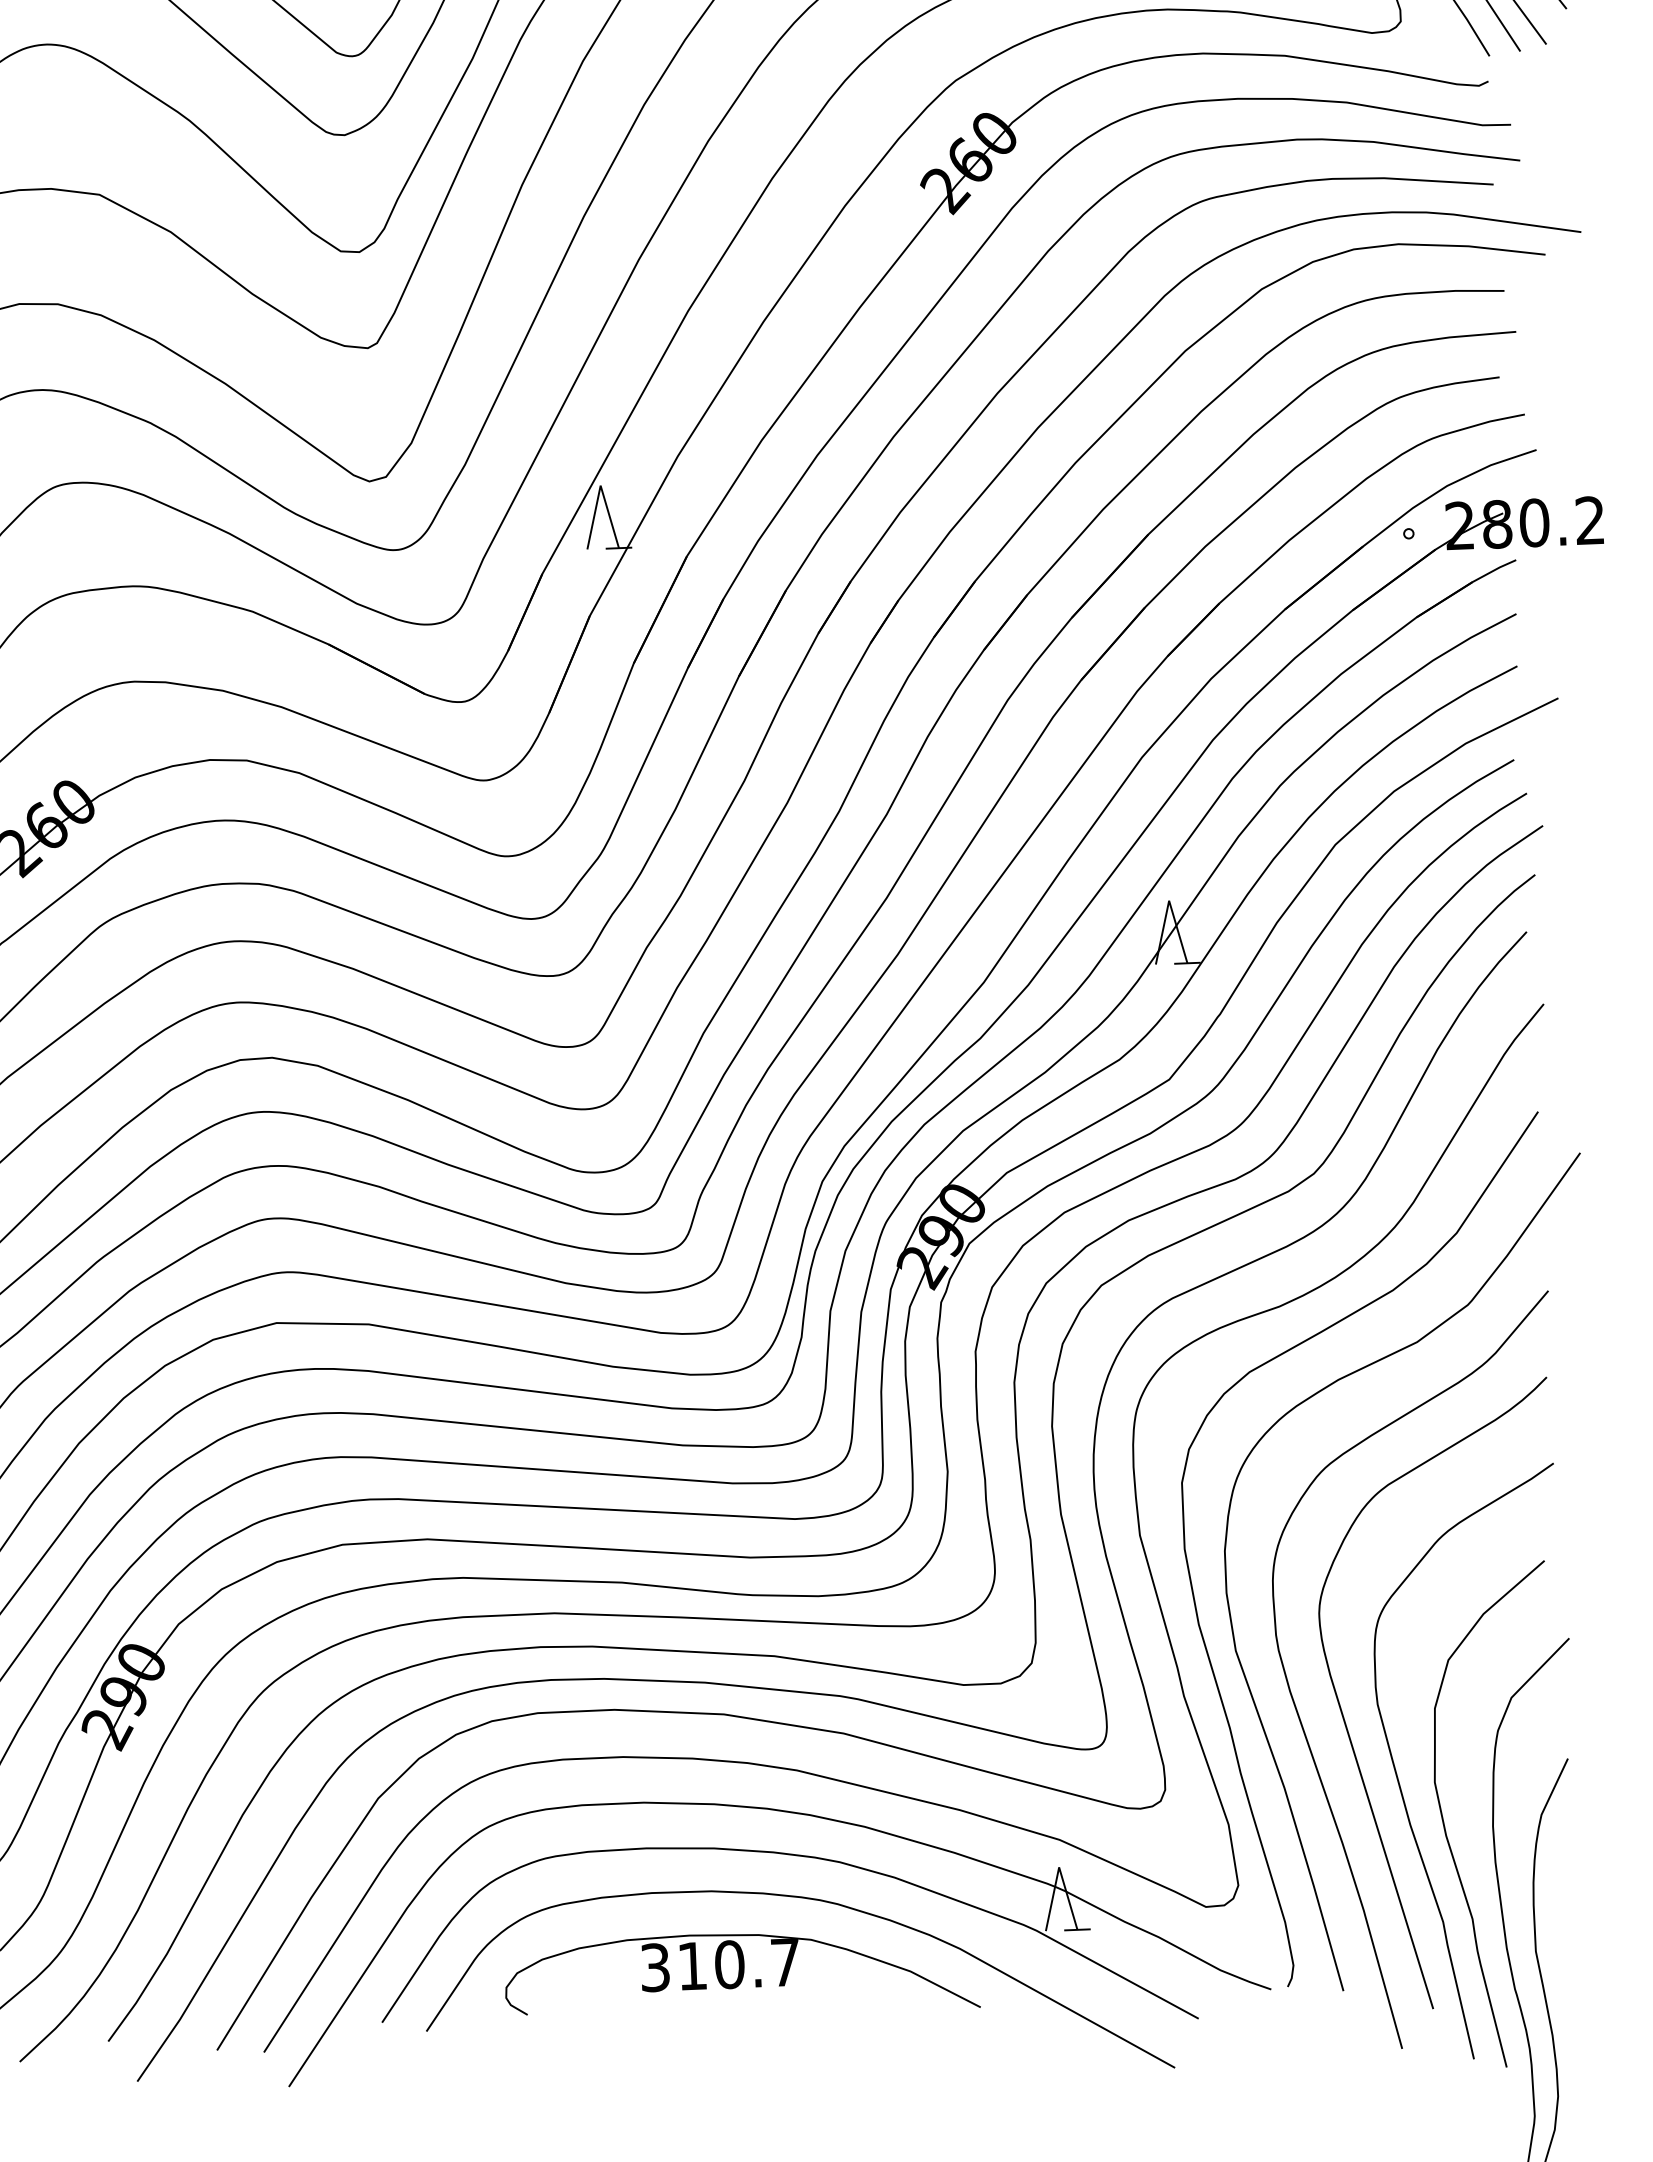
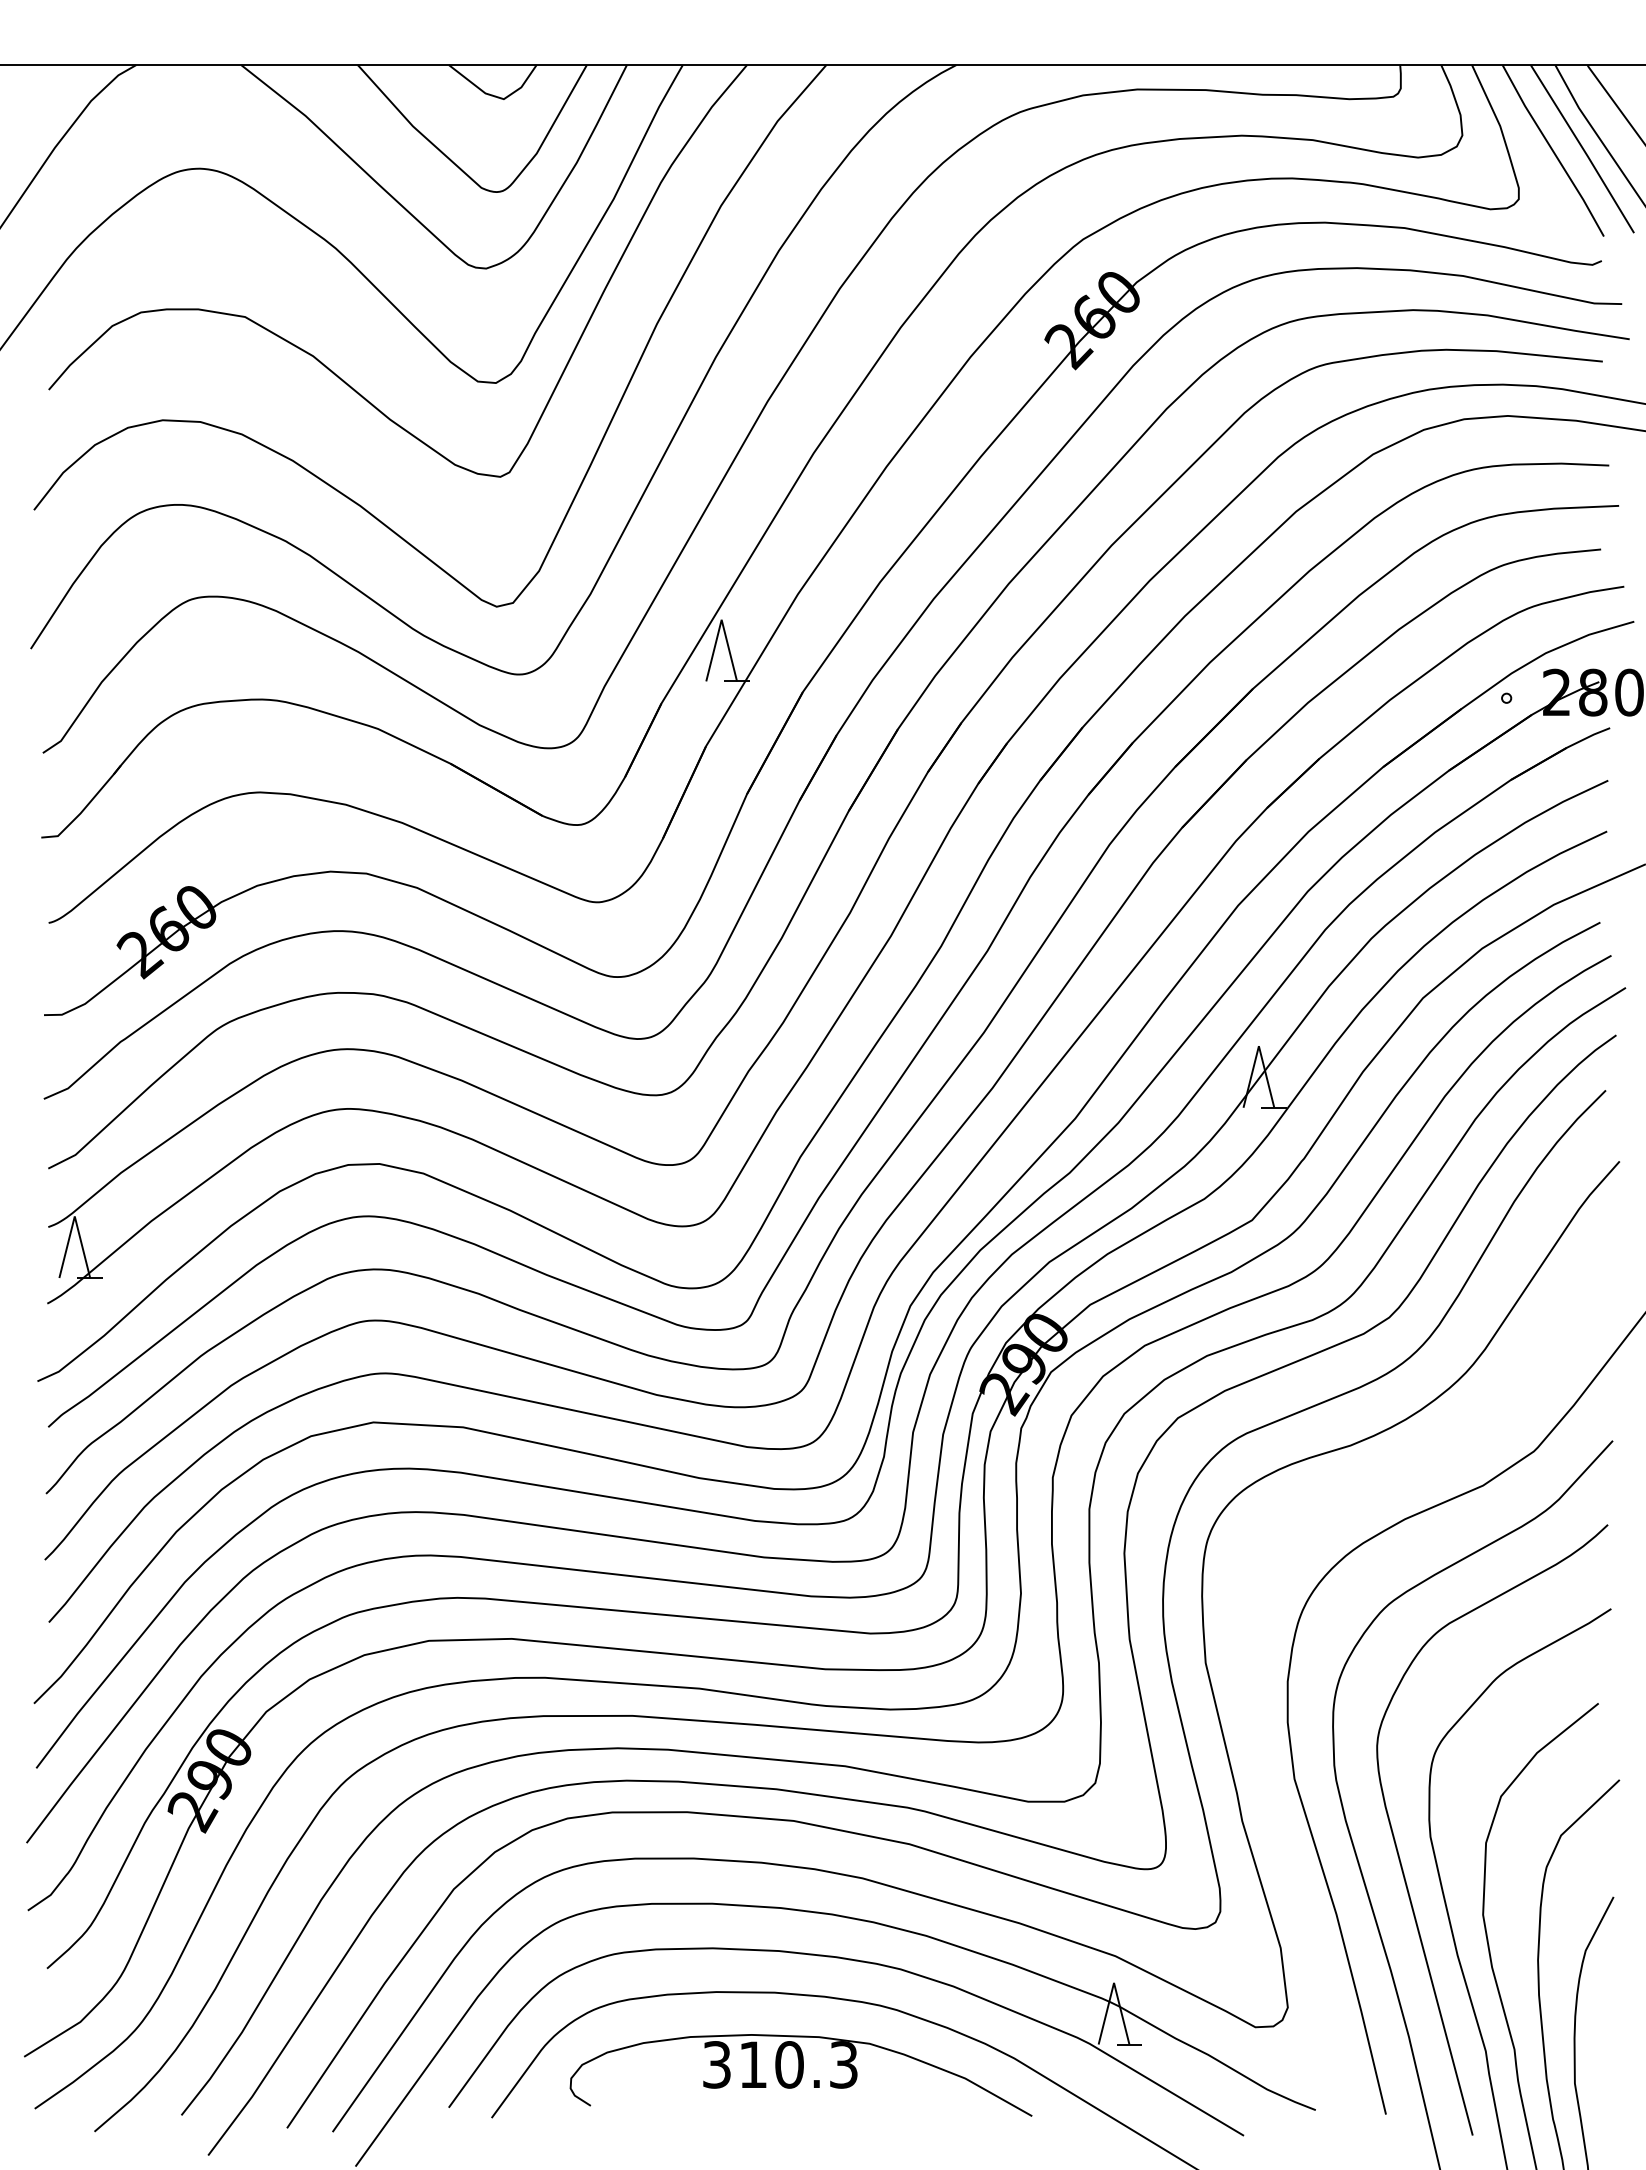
curve: (1191, 1580) -> (1254, 1708), removed
text: (785, 1962) -> (843, 2064), 310.7 -> 310.3

